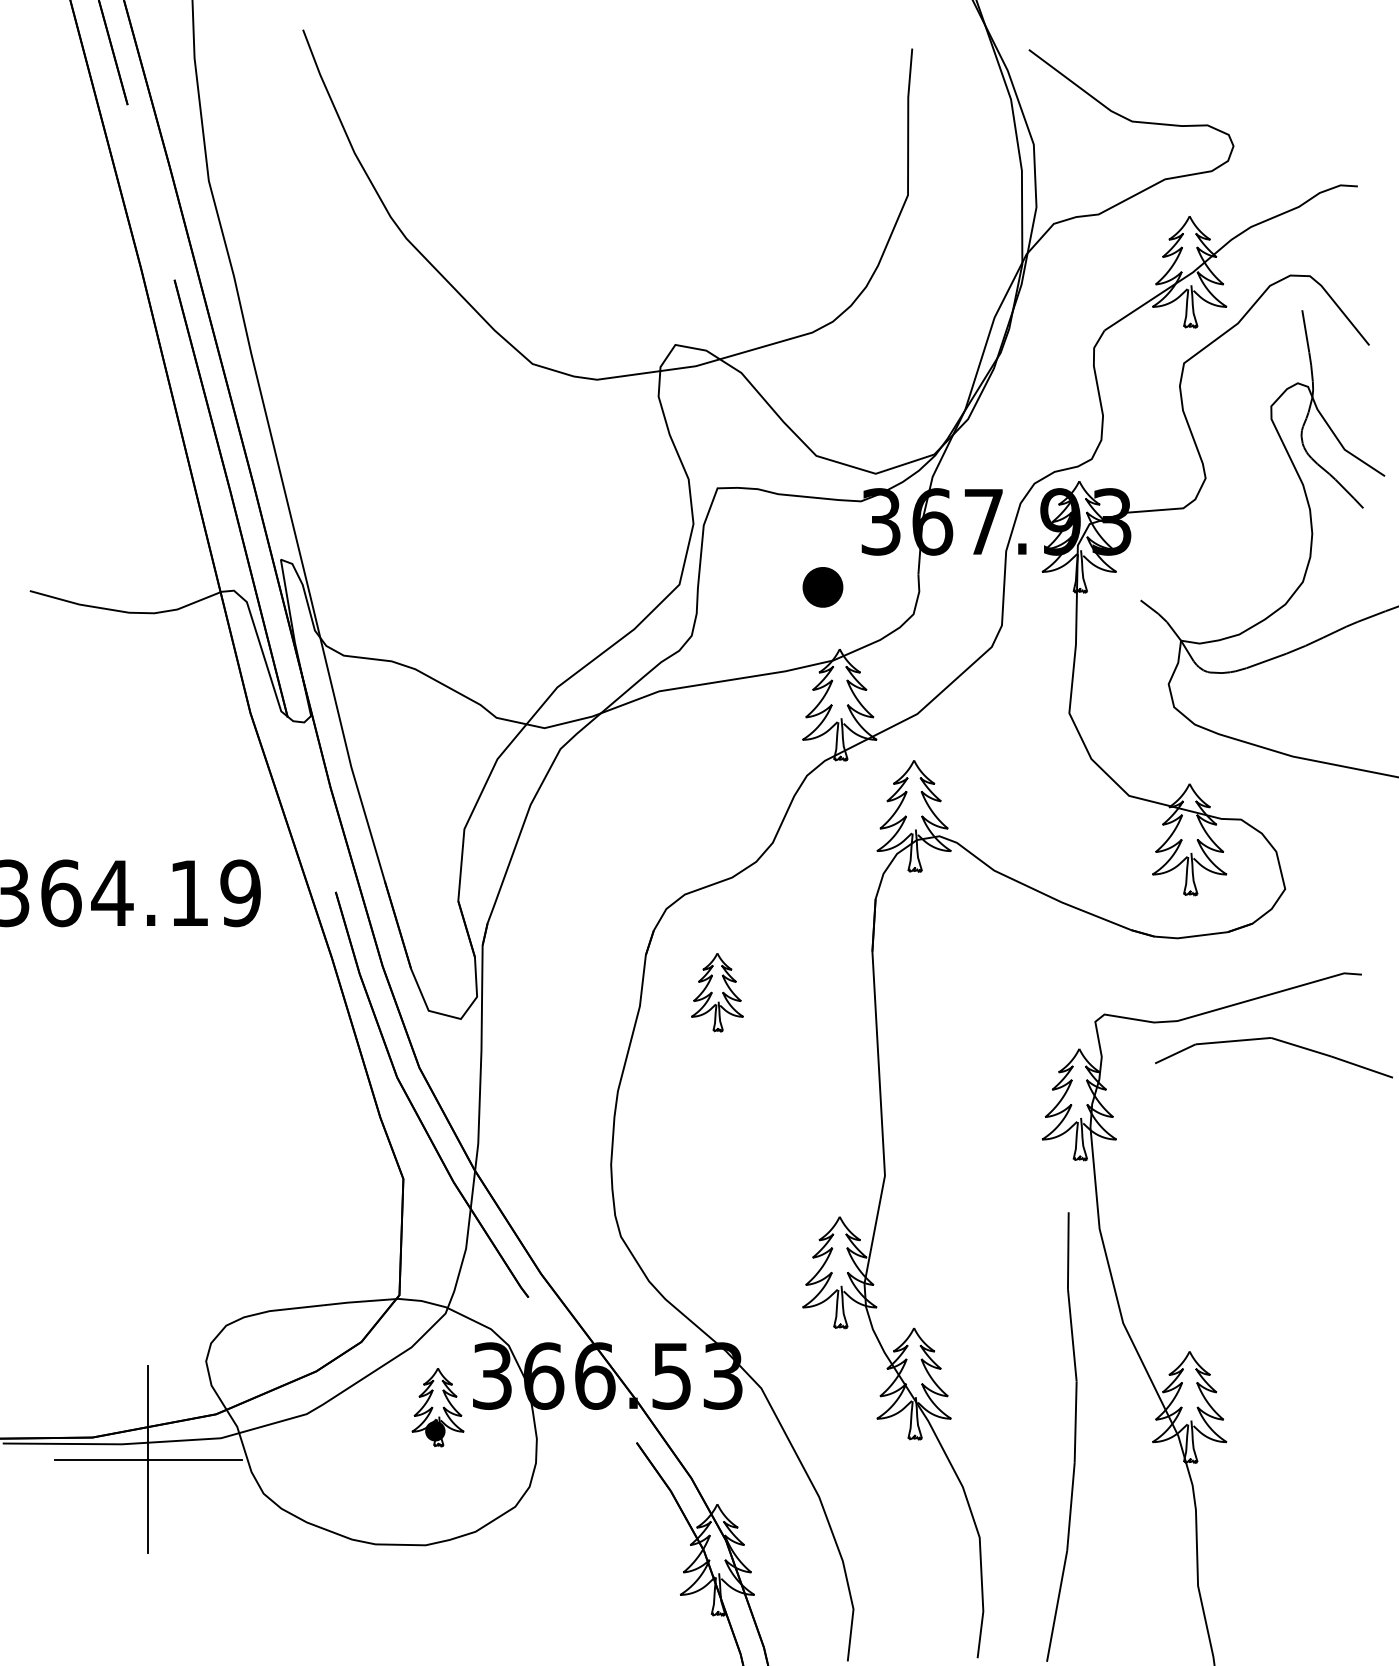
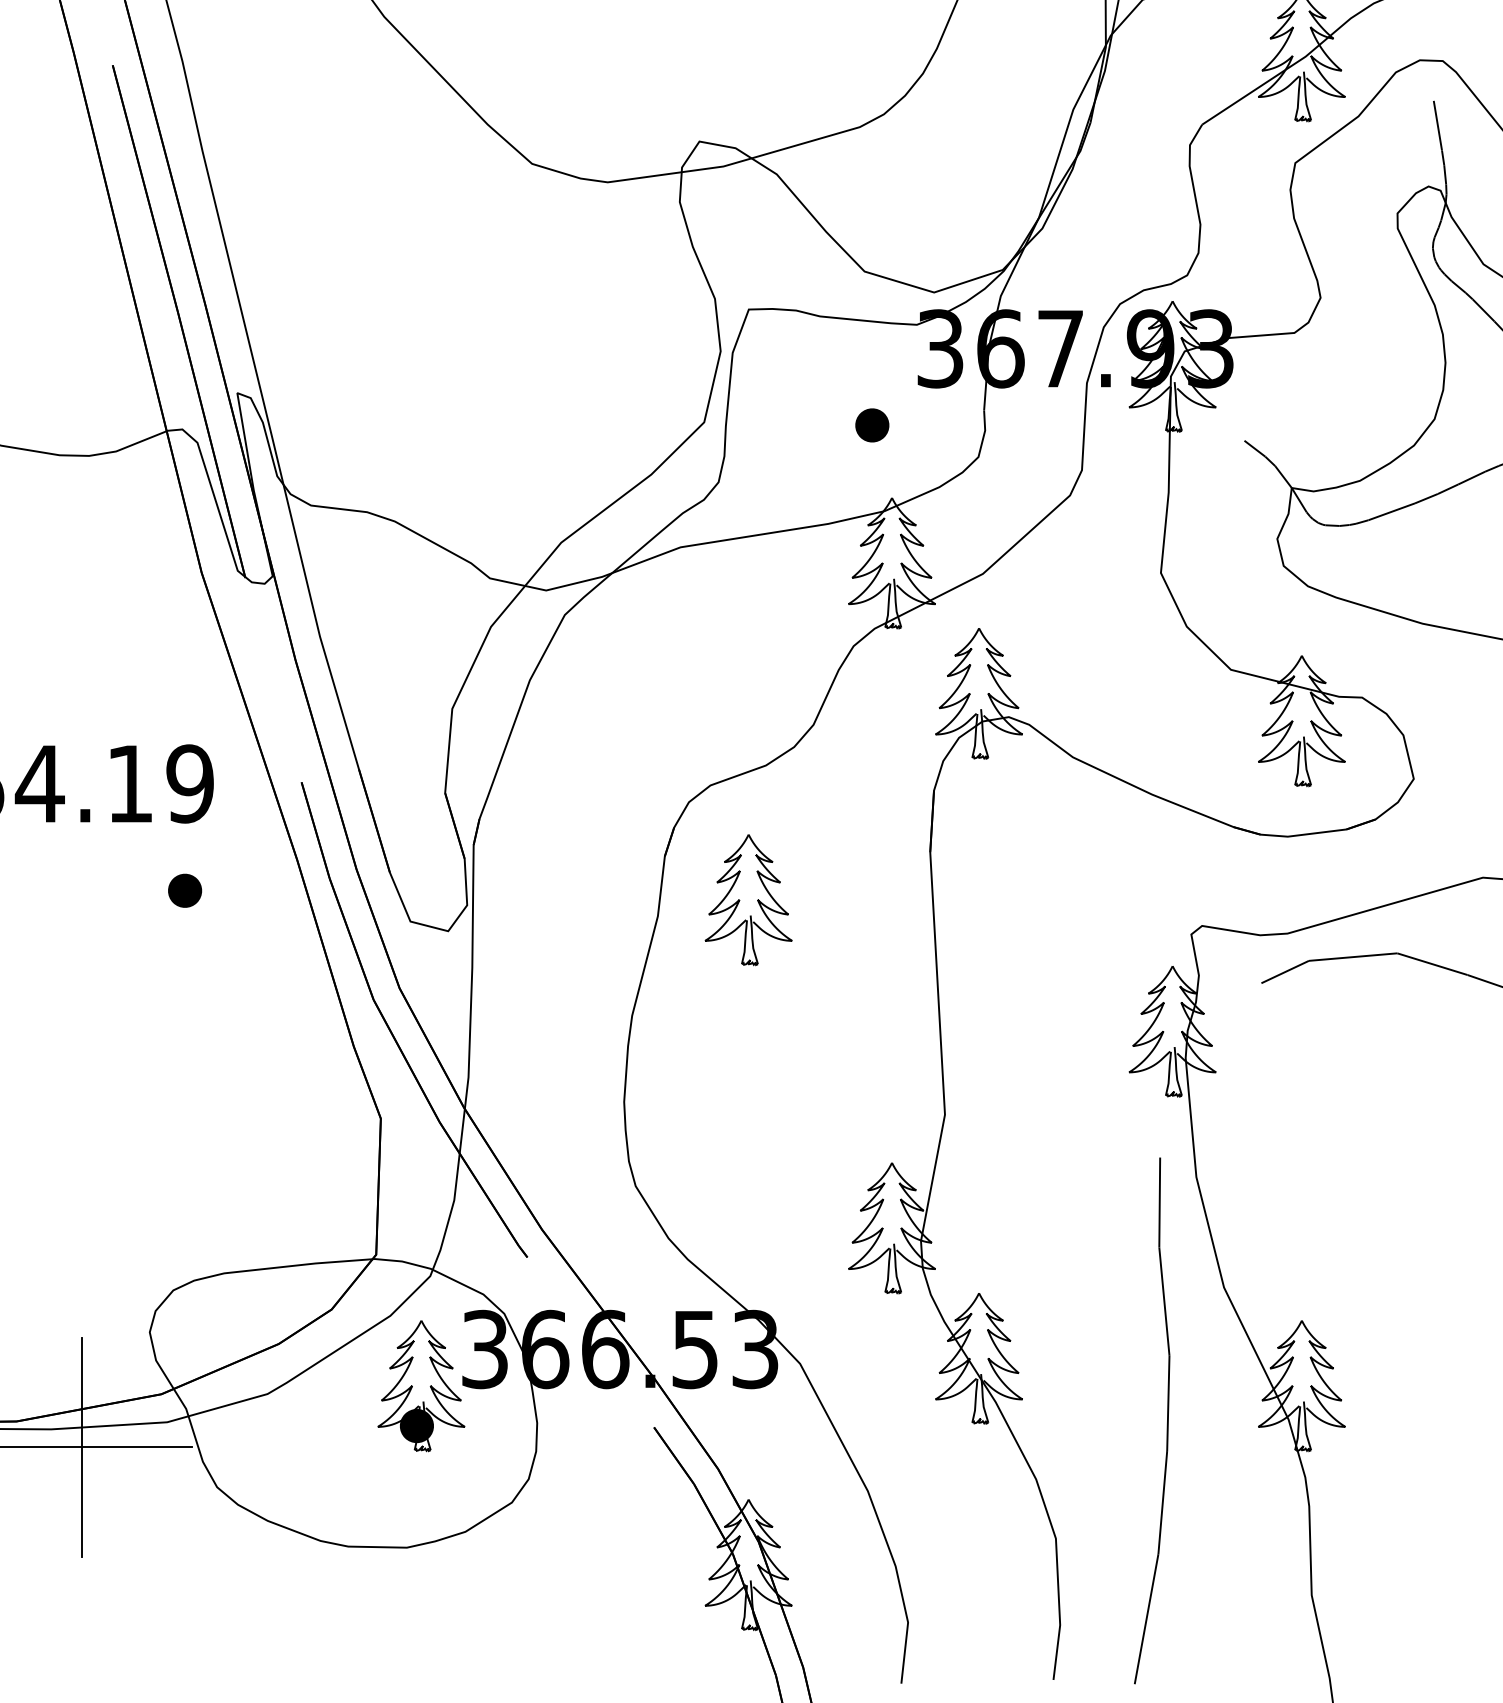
part: (822, 586) -> (871, 424), size x0.71
part: (235, 984) -> (184, 890), added
part: (717, 992) -> (748, 900), size x1.43
part: (437, 1407) -> (420, 1386), size x1.43

